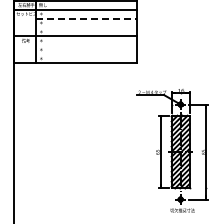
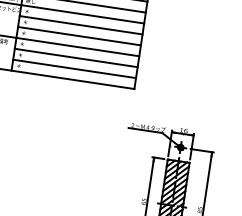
line: (86, 18) -> (81, 25), dashed -> solid
line: (85, 27) -> (78, 36), added
line: (85, 45) -> (75, 58), added
line: (85, 54) -> (73, 69), added

